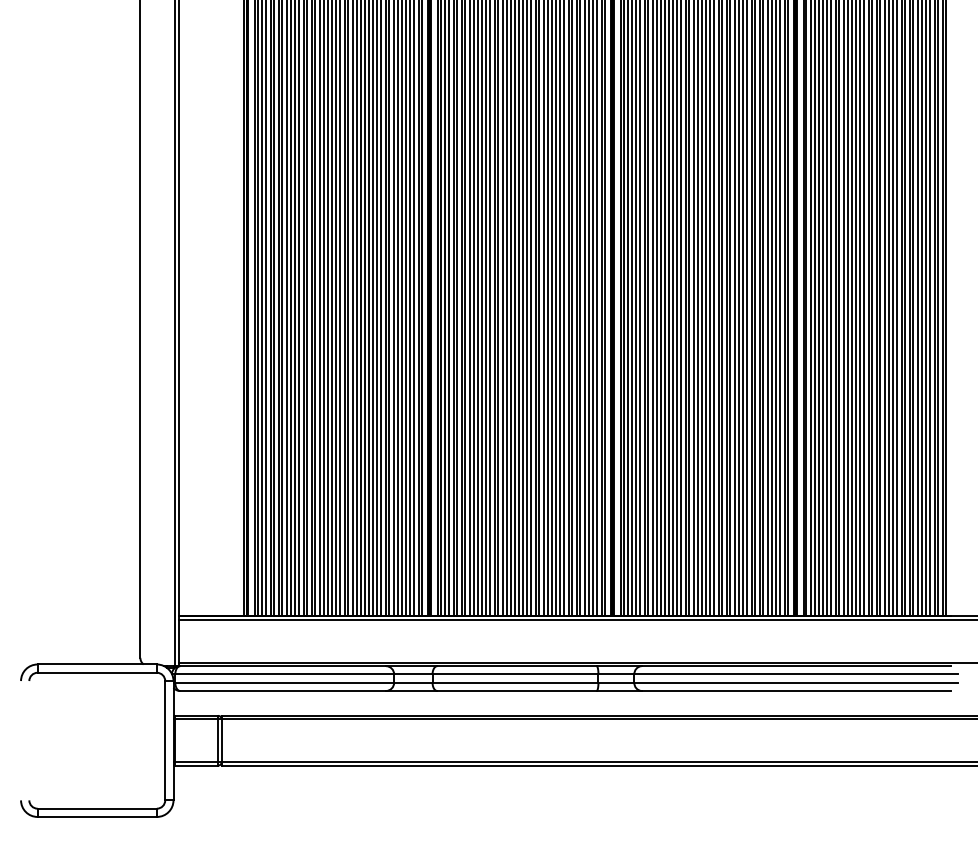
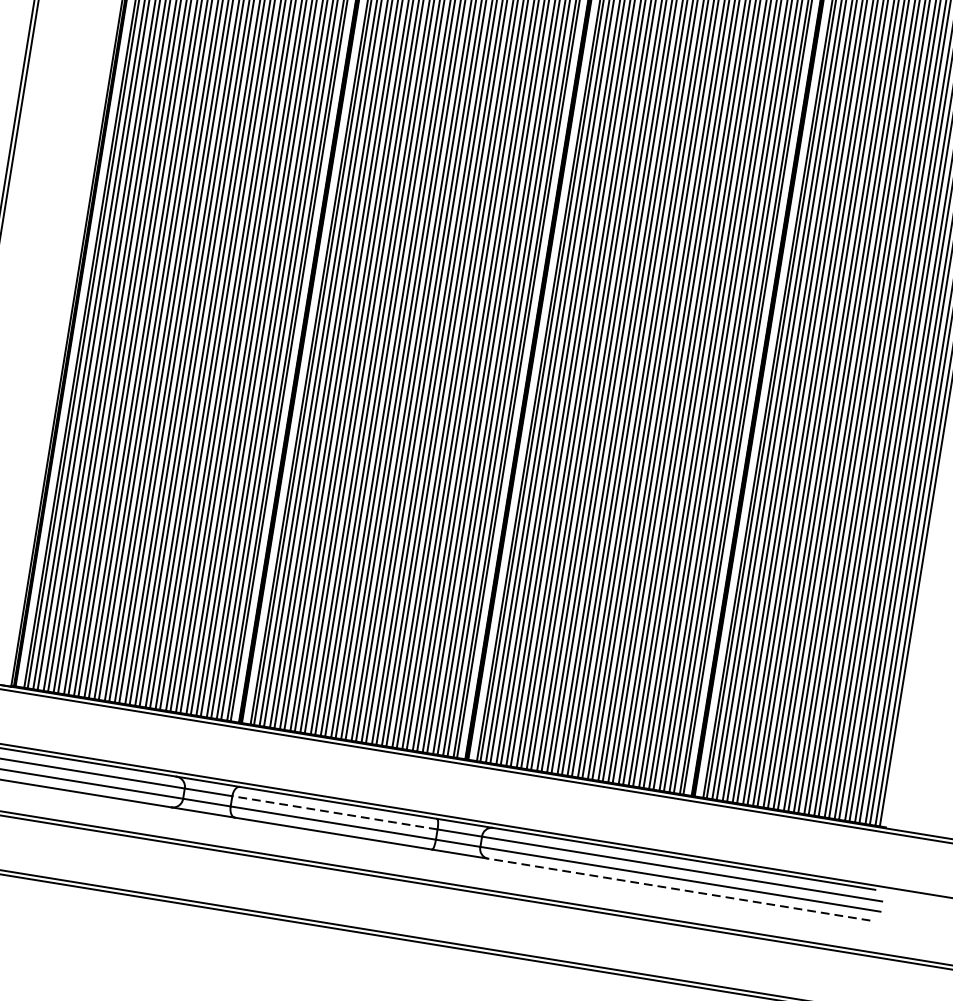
line: (515, 674) -> (334, 812), solid -> dashed
line: (796, 691) -> (679, 890), solid -> dashed

